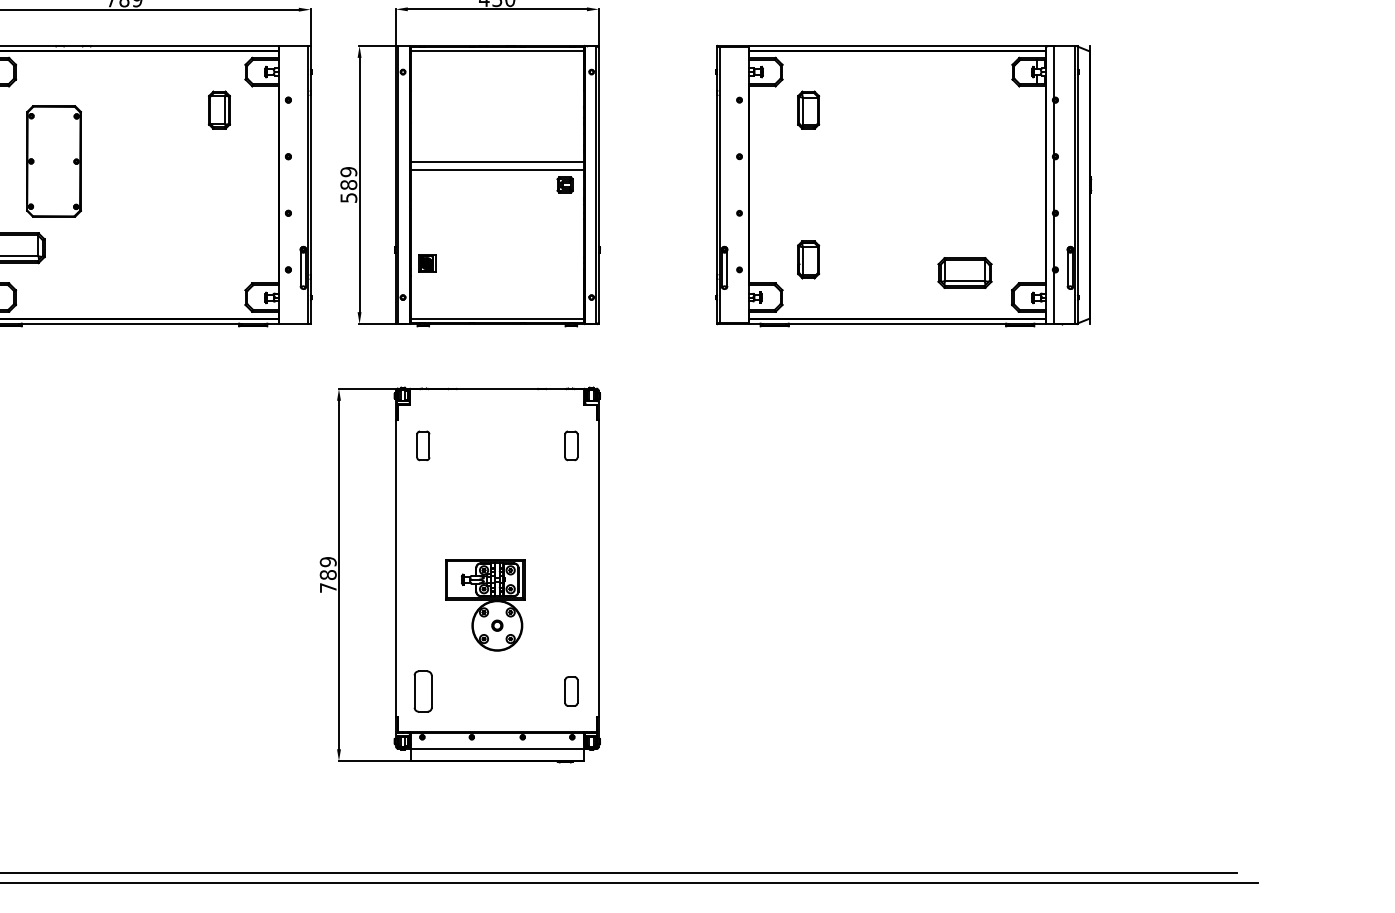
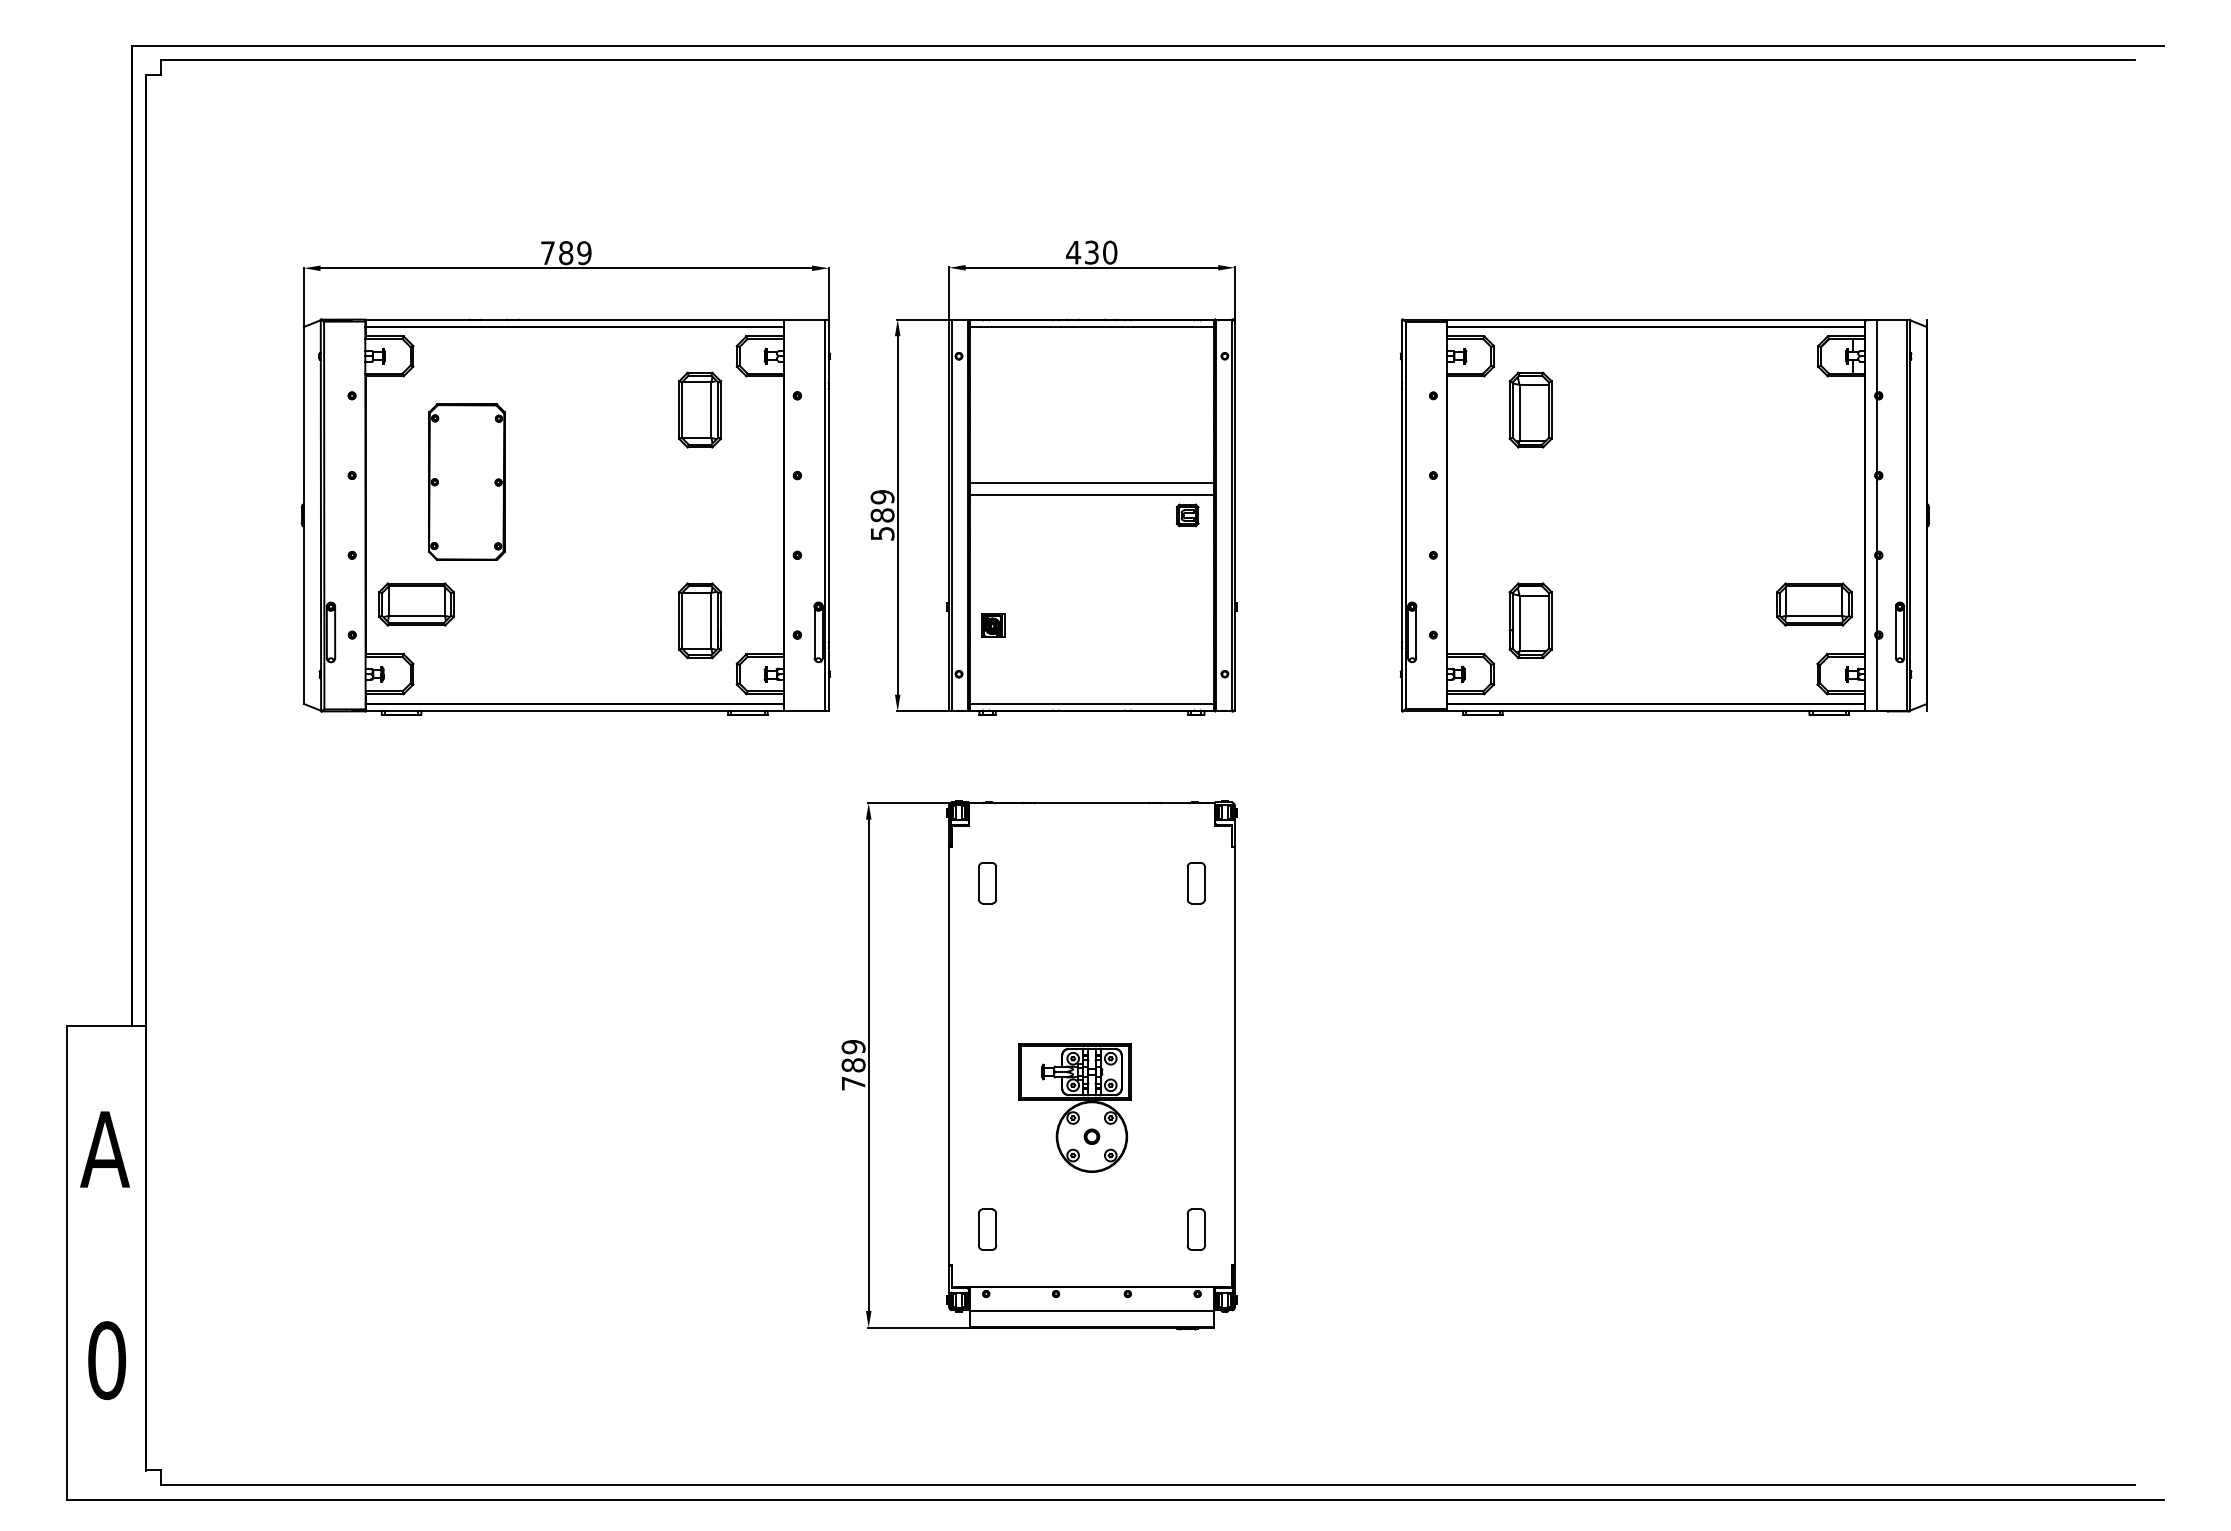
part: (219, 109) -> (700, 409), size x1.43
part: (808, 109) -> (1530, 409), size x1.43
part: (219, 259) -> (700, 620), added
part: (808, 259) -> (1530, 620), size x1.43
part: (965, 272) -> (1814, 604), moved
part: (423, 691) -> (987, 1229), size x0.71

